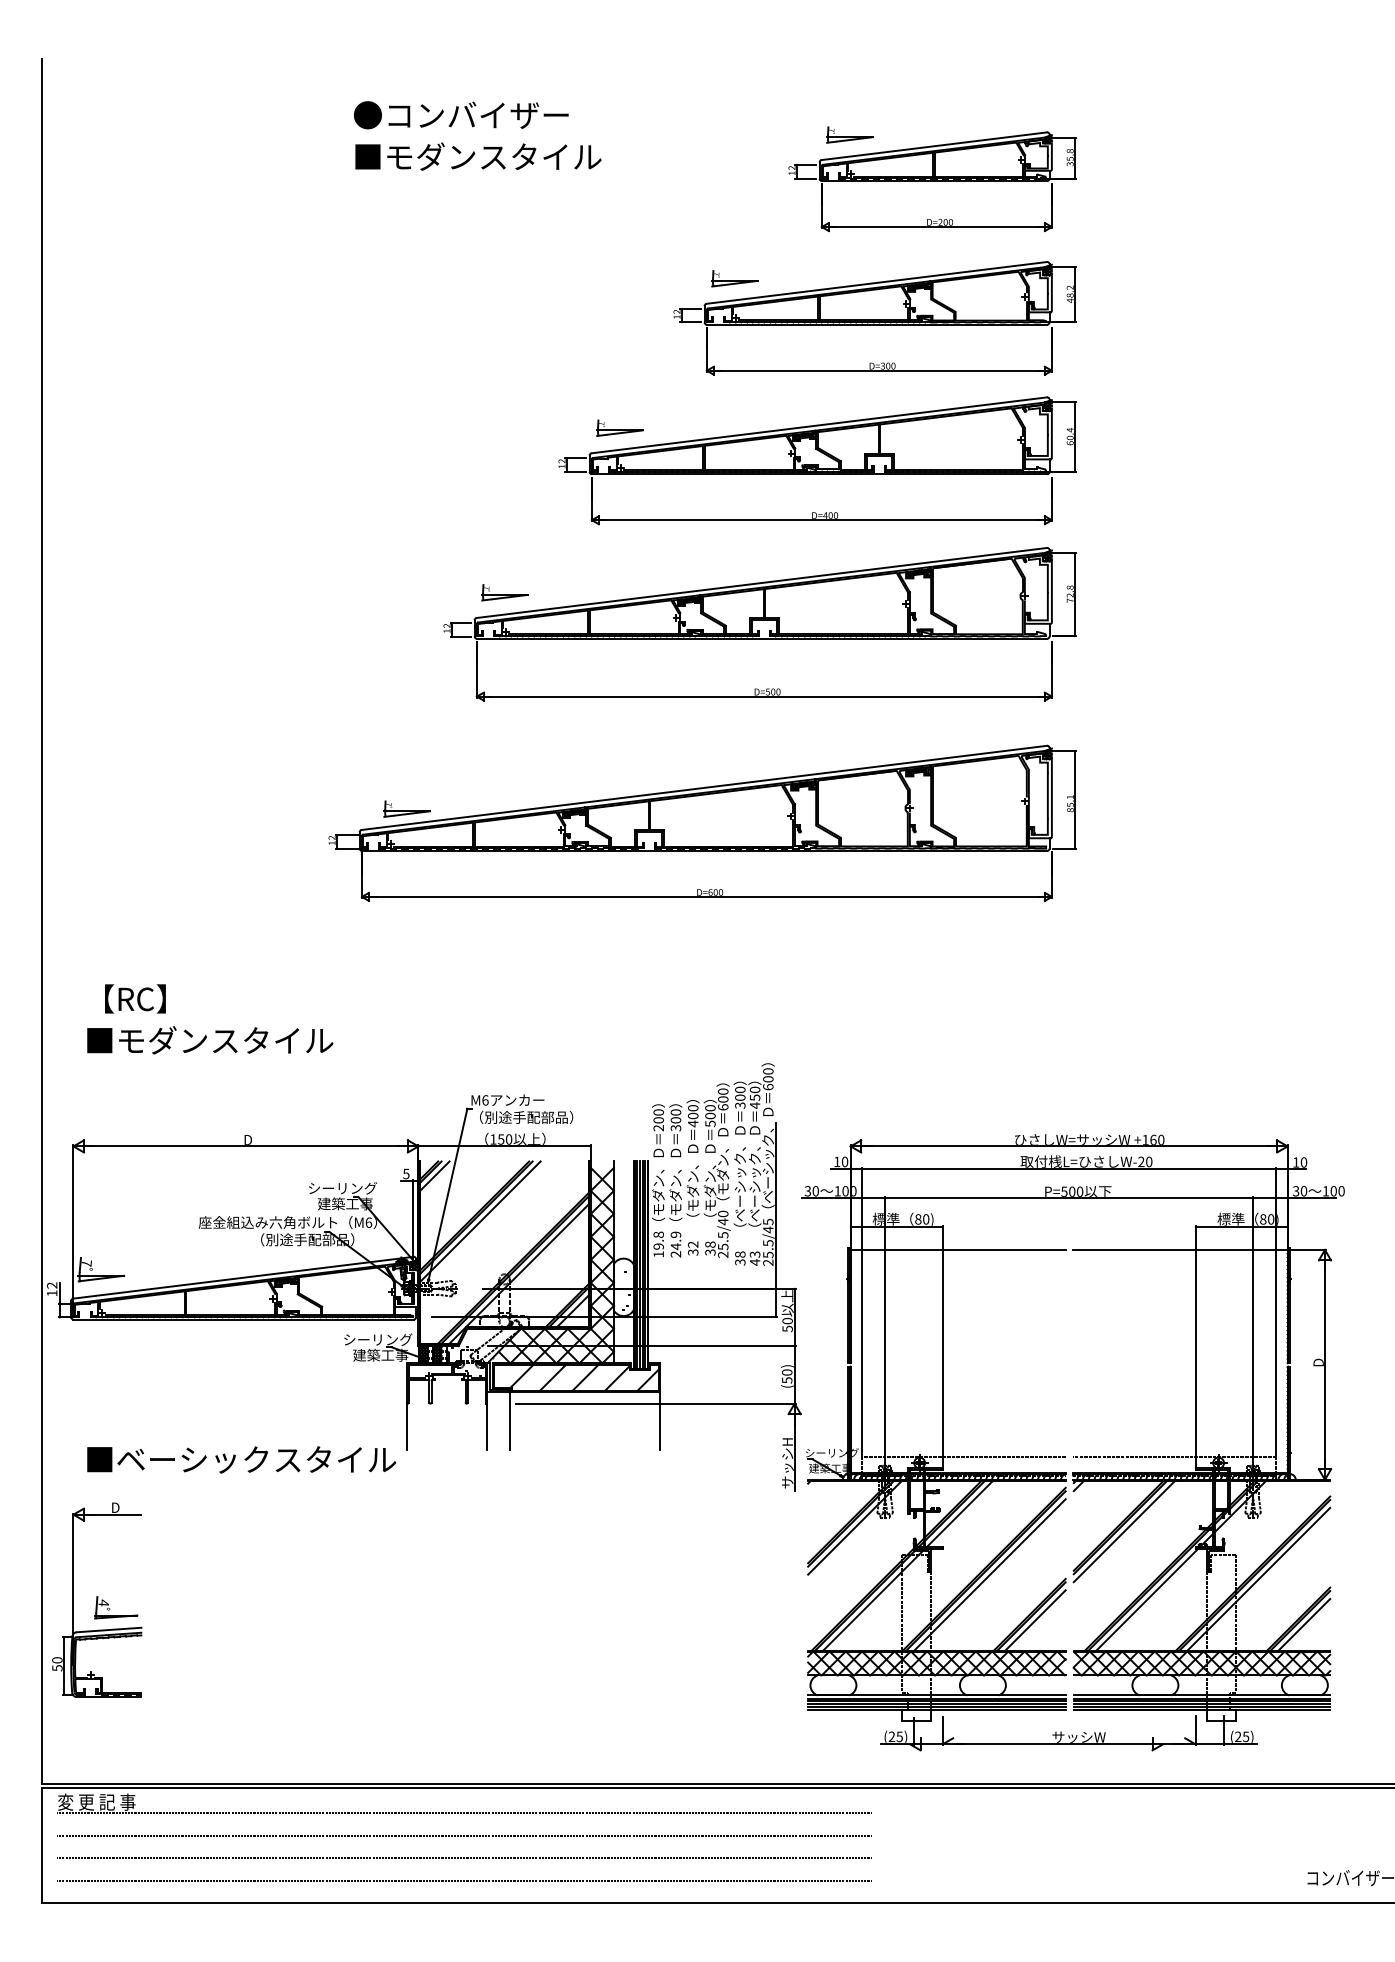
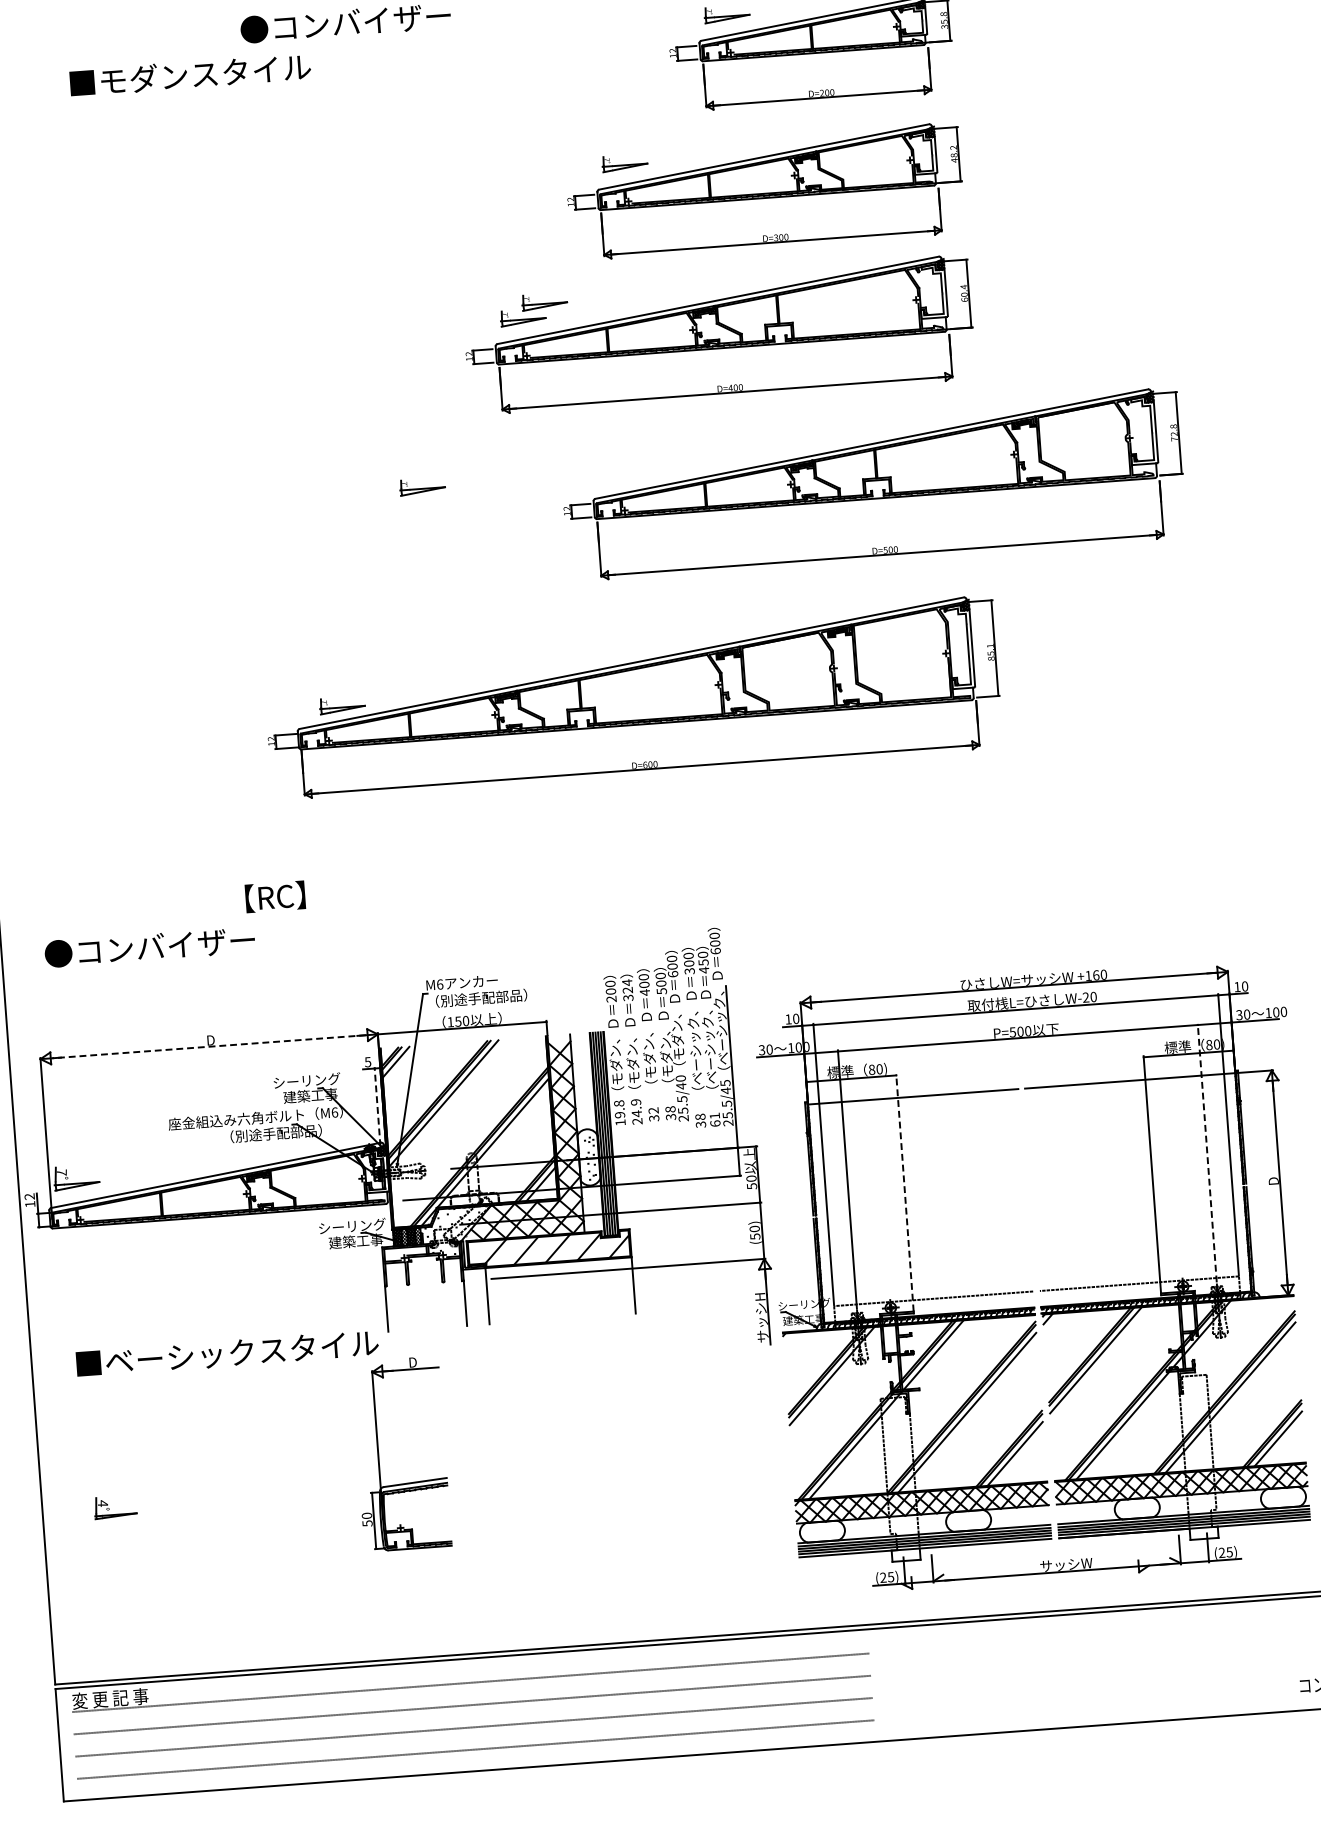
text: (478, 156) -> (190, 74), moved
part: (642, 413) -> (544, 301), added
part: (759, 624) -> (872, 484), moved
text: (135, 998) -> (275, 896), moved
text: (209, 1040) -> (165, 945), ■モダンスタイル -> ●コンバイザー
text: (675, 1116) -> (627, 986), 300 -> 324
line: (245, 1146) -> (208, 1046), solid -> dashed
line: (412, 1219) -> (377, 1106), solid -> dashed
text: (754, 1258) -> (714, 1119), 43 -> 61
line: (1253, 1328) -> (1207, 1152), solid -> dashed
line: (942, 1346) -> (904, 1192), solid -> dashed
part: (73, 1599) -> (378, 1455), moved

